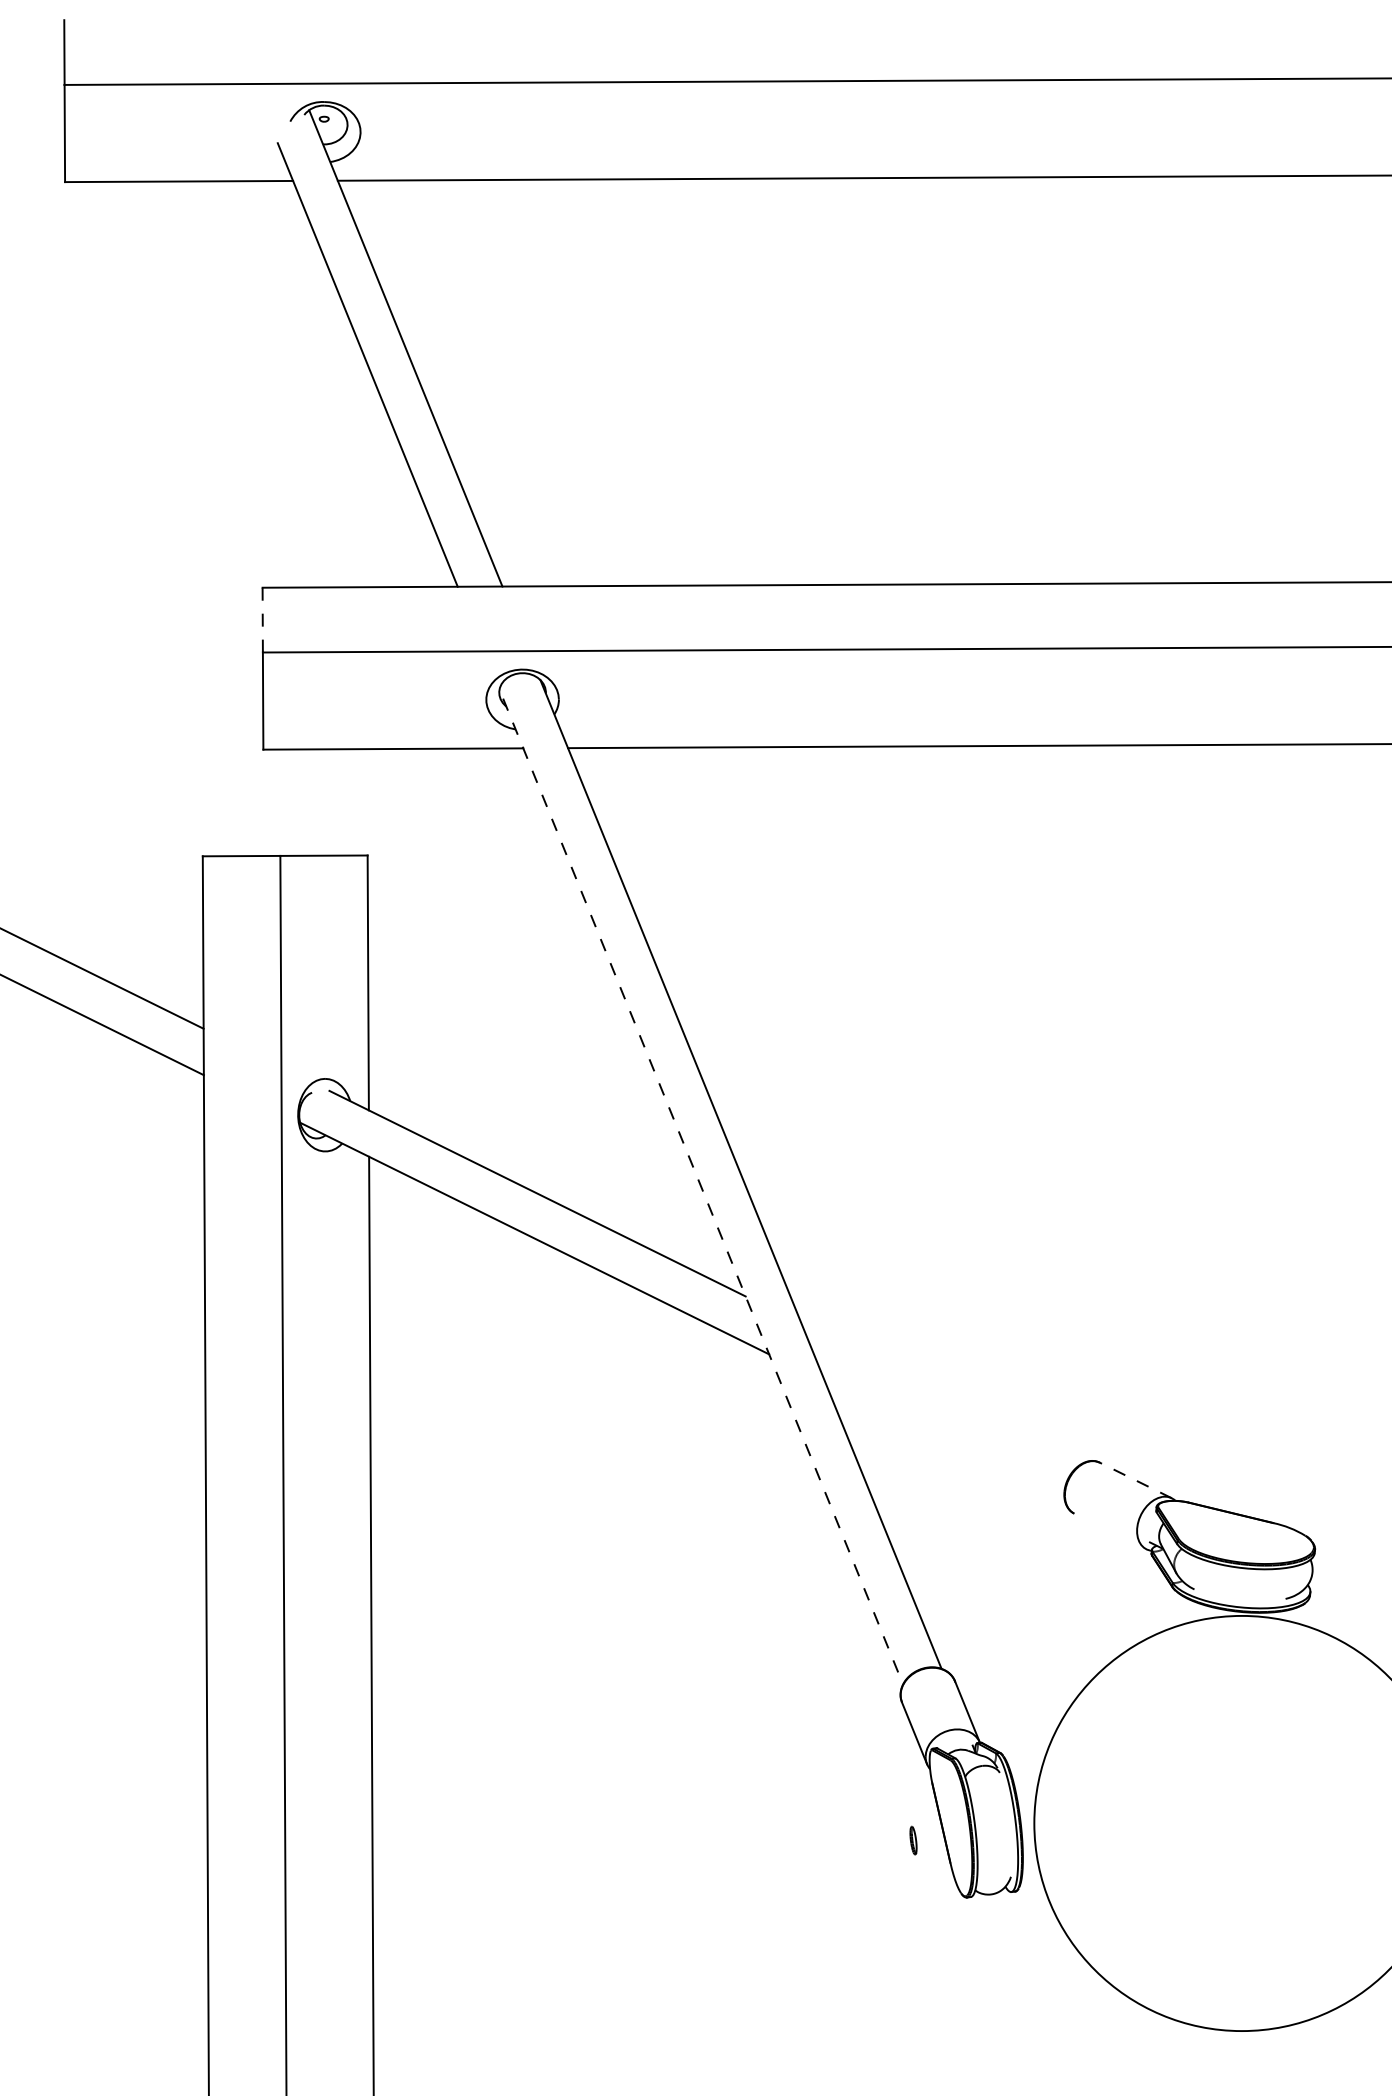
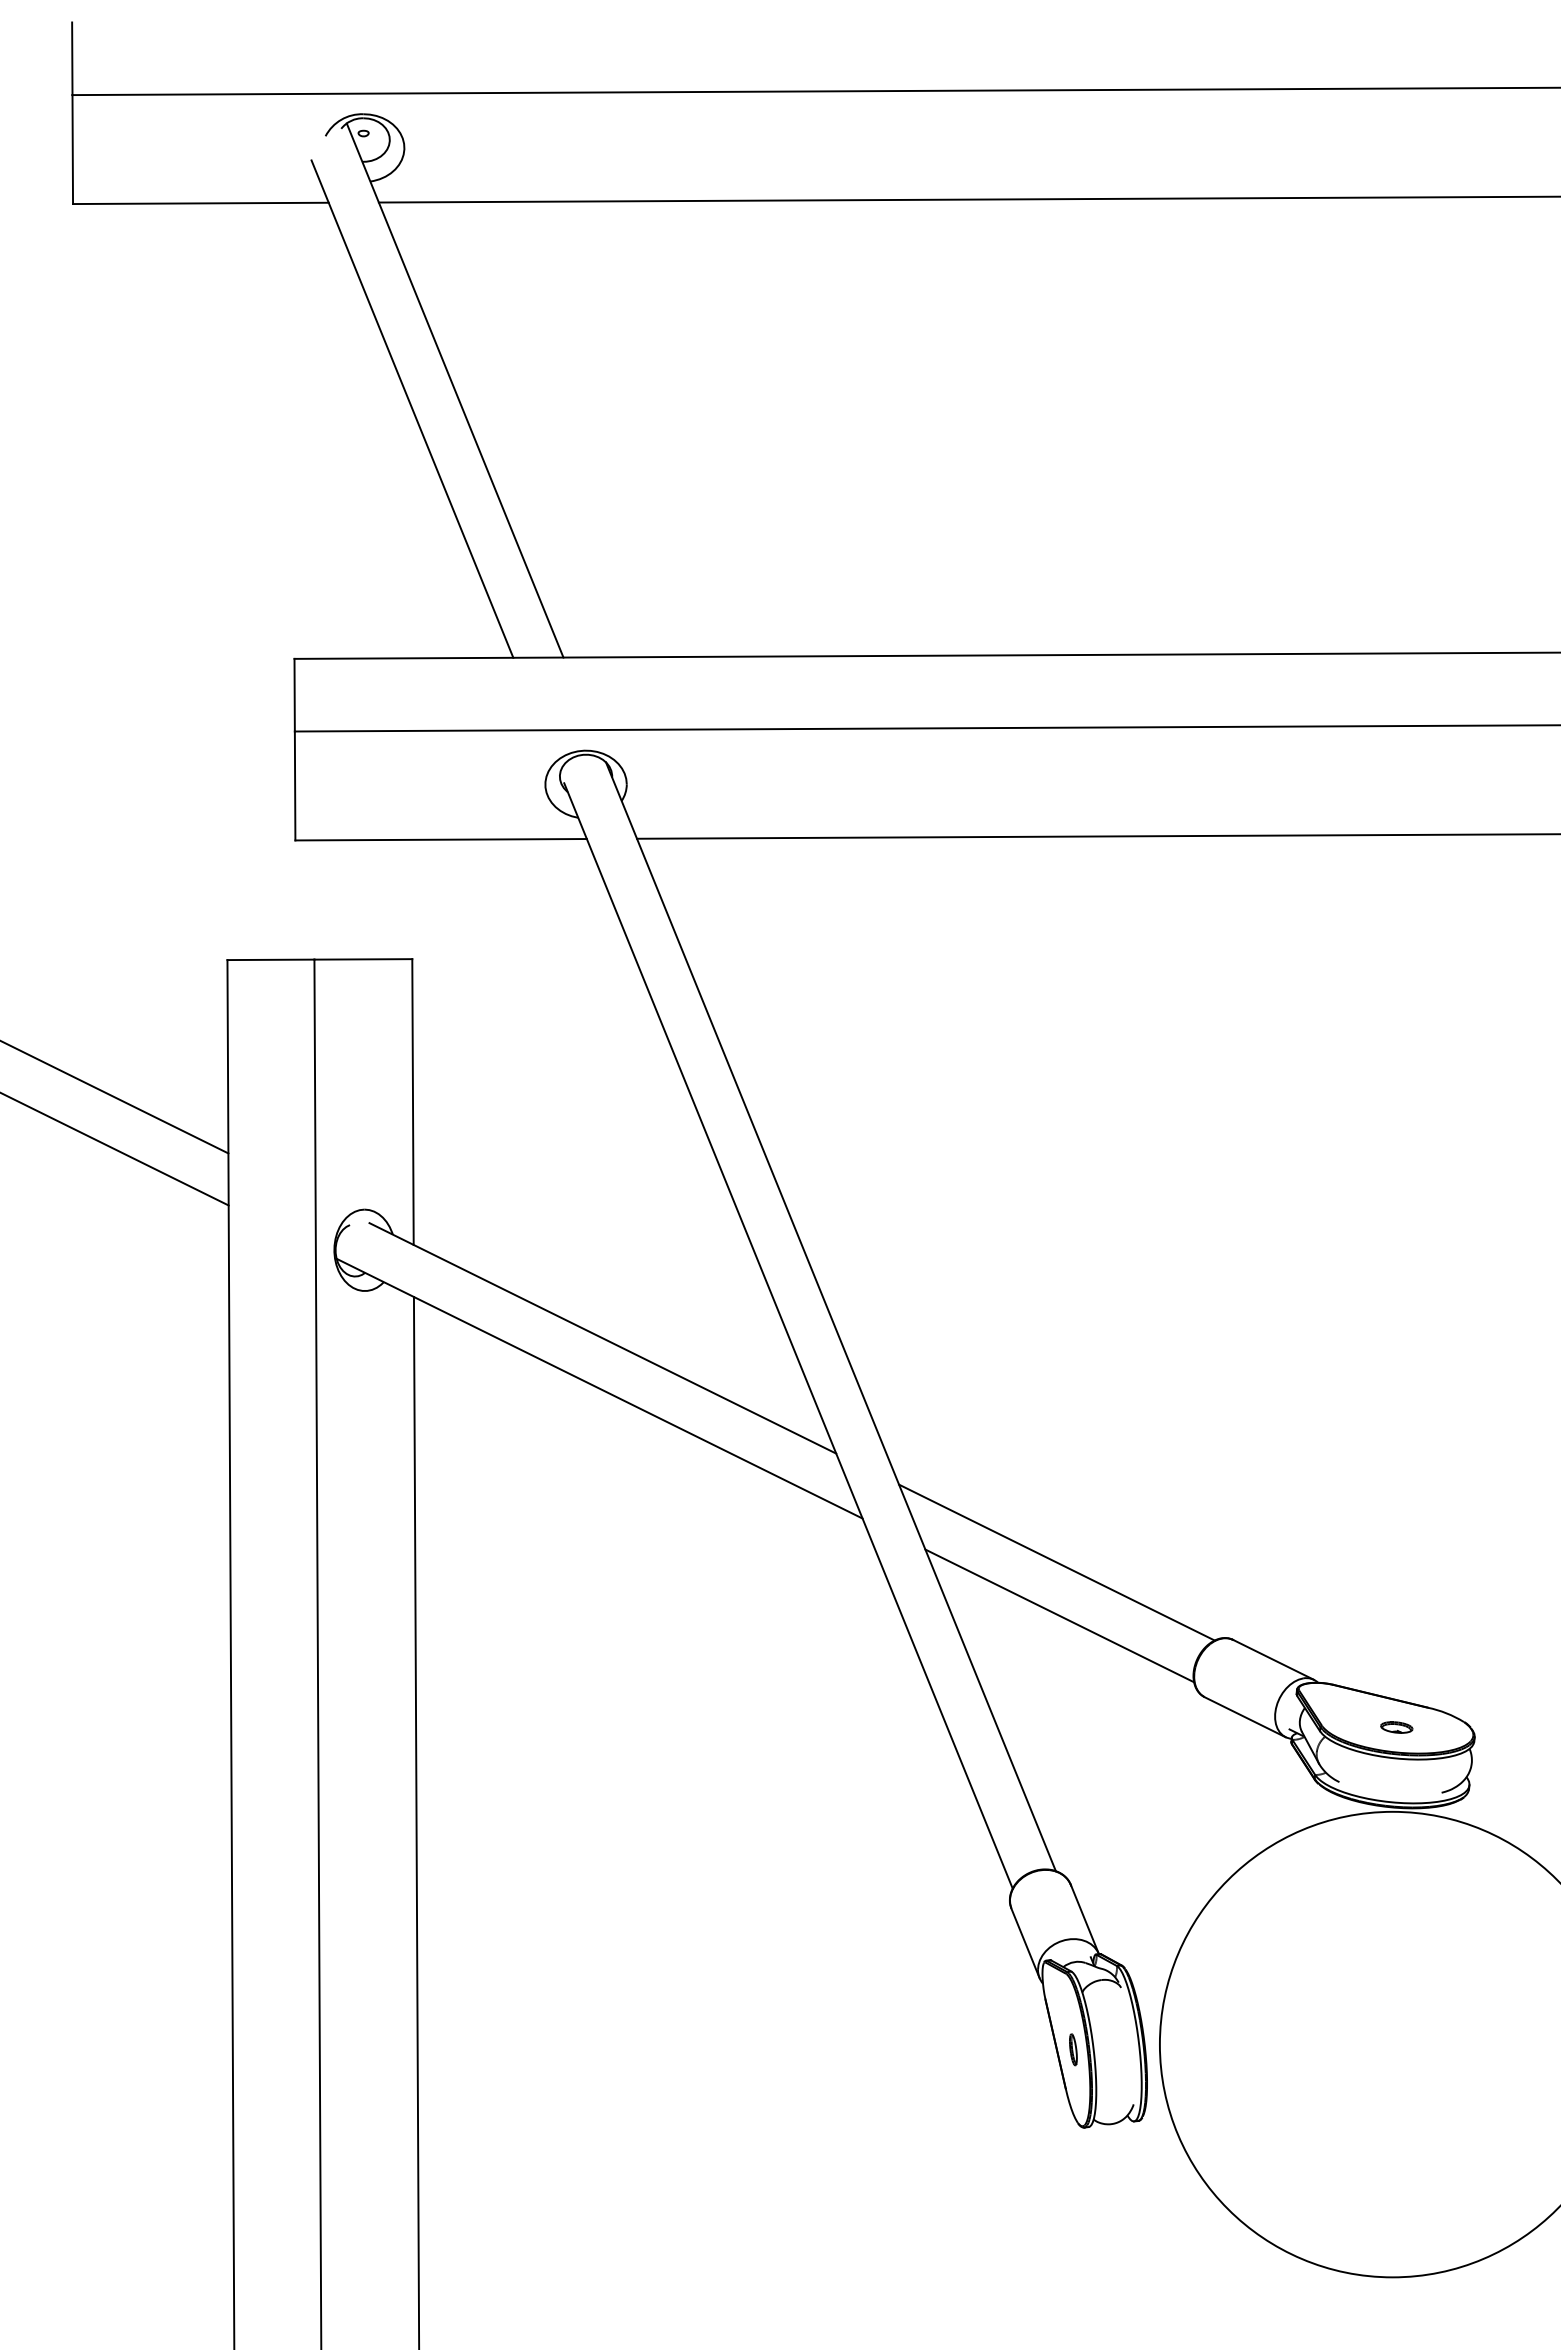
line: (262, 620) -> (294, 695), dashed -> solid
line: (703, 1192) -> (788, 1336), dashed -> solid
line: (942, 1393) -> (1056, 1562), added
line: (944, 1440) -> (1059, 1615), added
line: (1135, 1480) -> (1273, 1659), dashed -> solid
line: (1109, 1531) -> (1244, 1717), added
part: (1245, 1540) -> (1396, 1727), added
part: (913, 1840) -> (1073, 2049), moved

